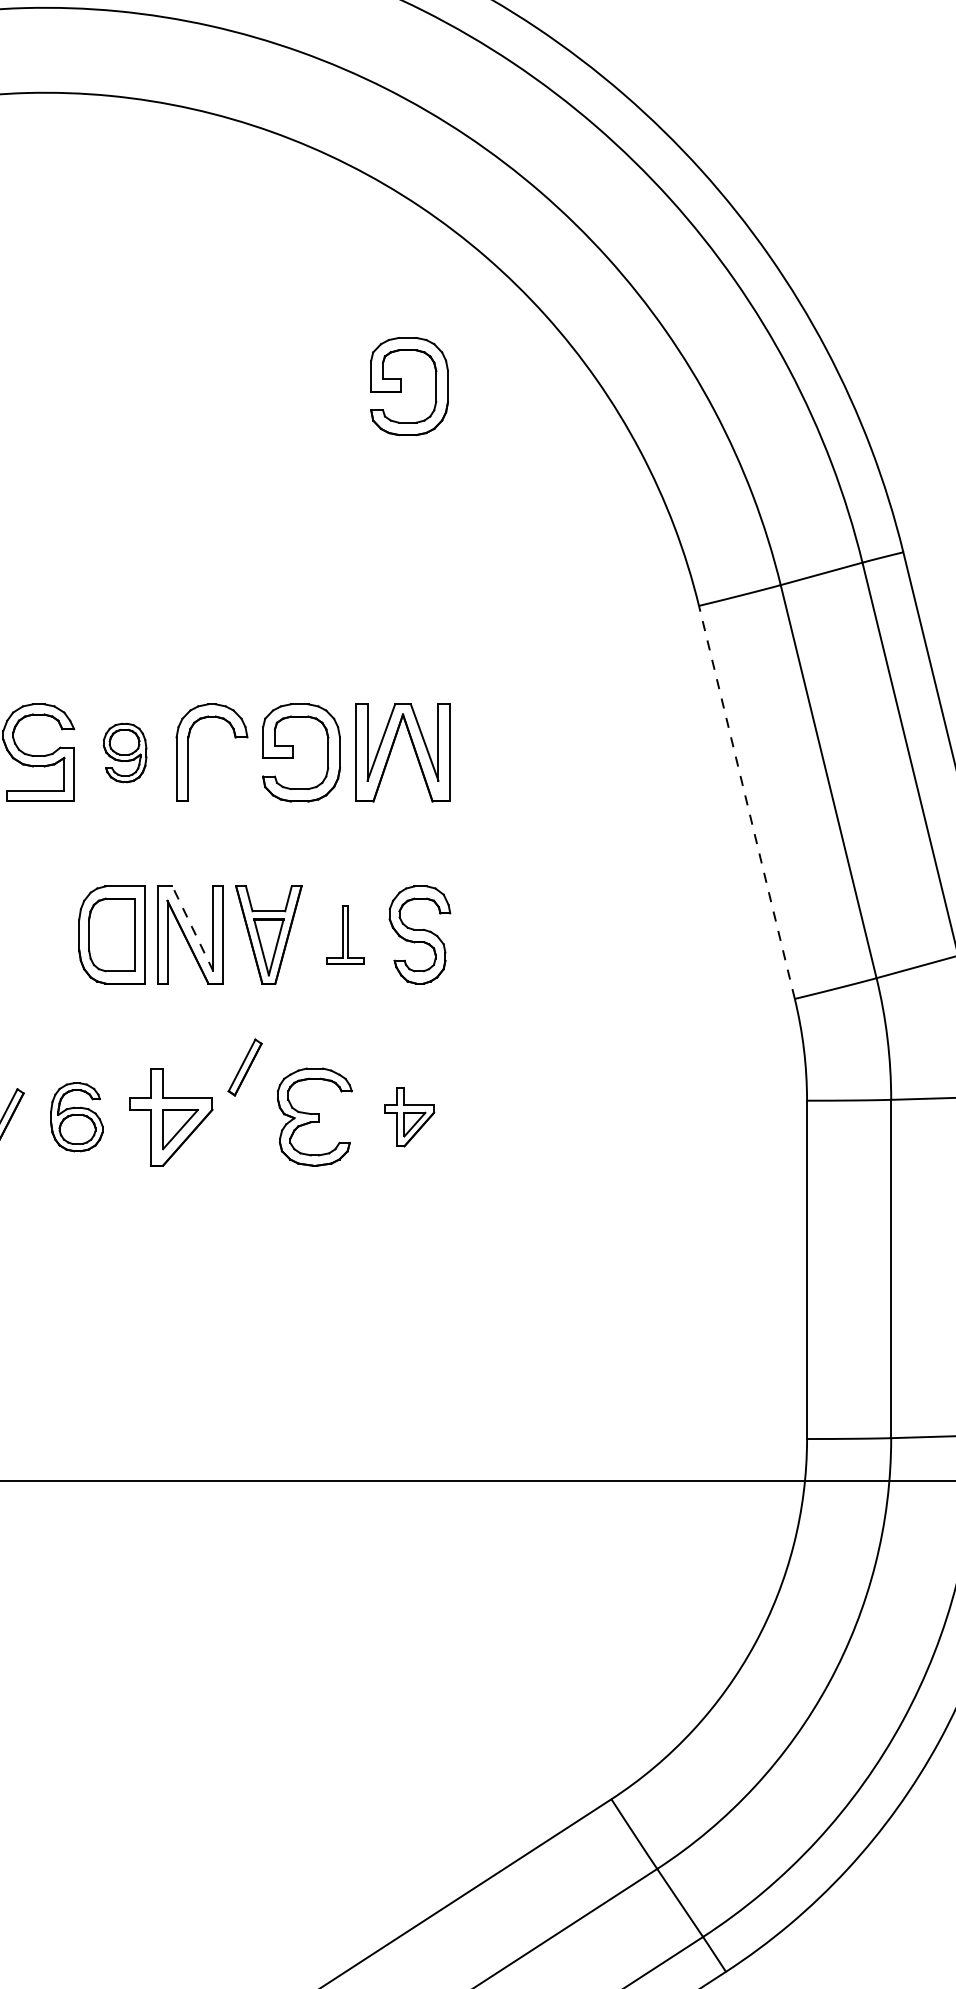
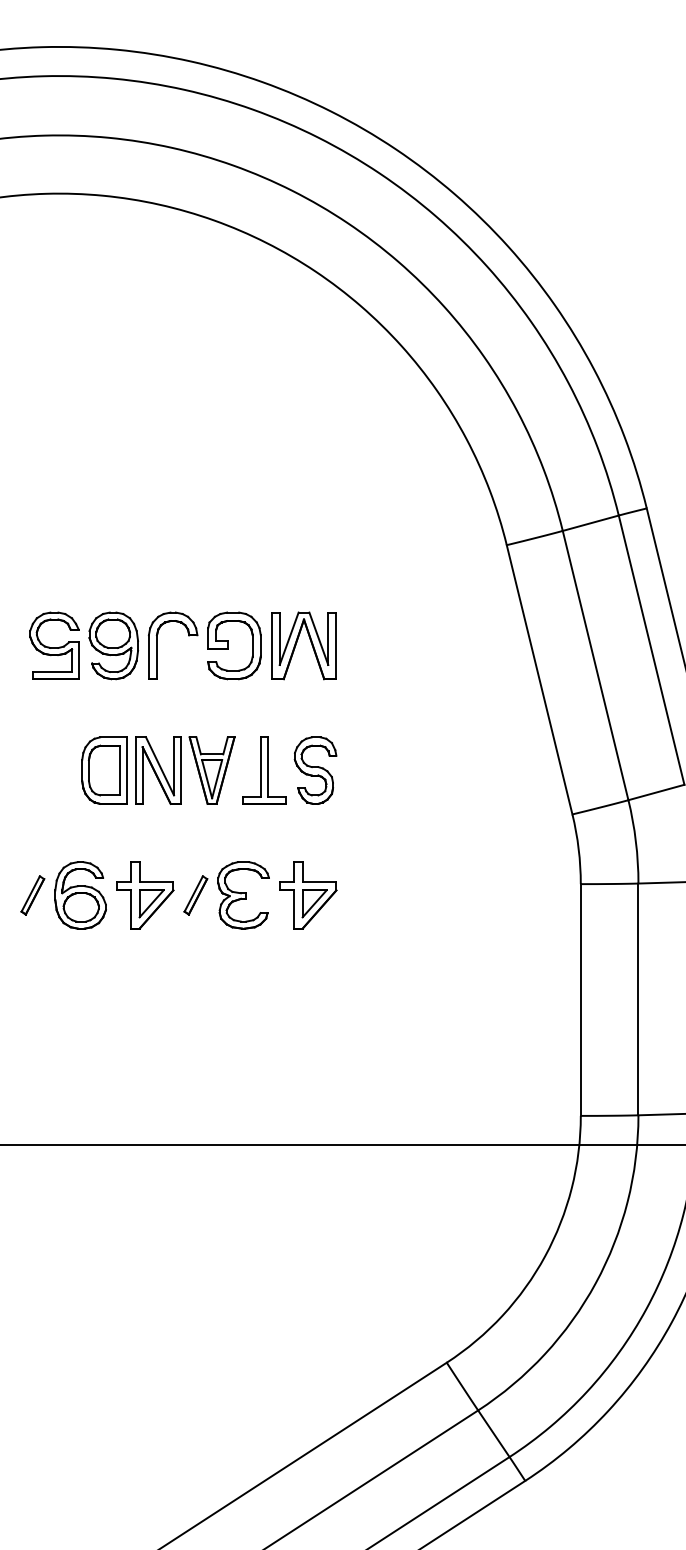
part: (409, 385) -> (308, 394), removed
part: (124, 752) -> (113, 645), size x1.67
line: (746, 801) -> (539, 679), dashed -> solid
line: (192, 927) -> (159, 765), dashed -> solid
part: (345, 934) -> (264, 770), size x1.67
part: (244, 1067) -> (195, 895), moved
part: (76, 1117) -> (80, 895), size x1.43
part: (409, 1117) -> (308, 895), size x1.67

